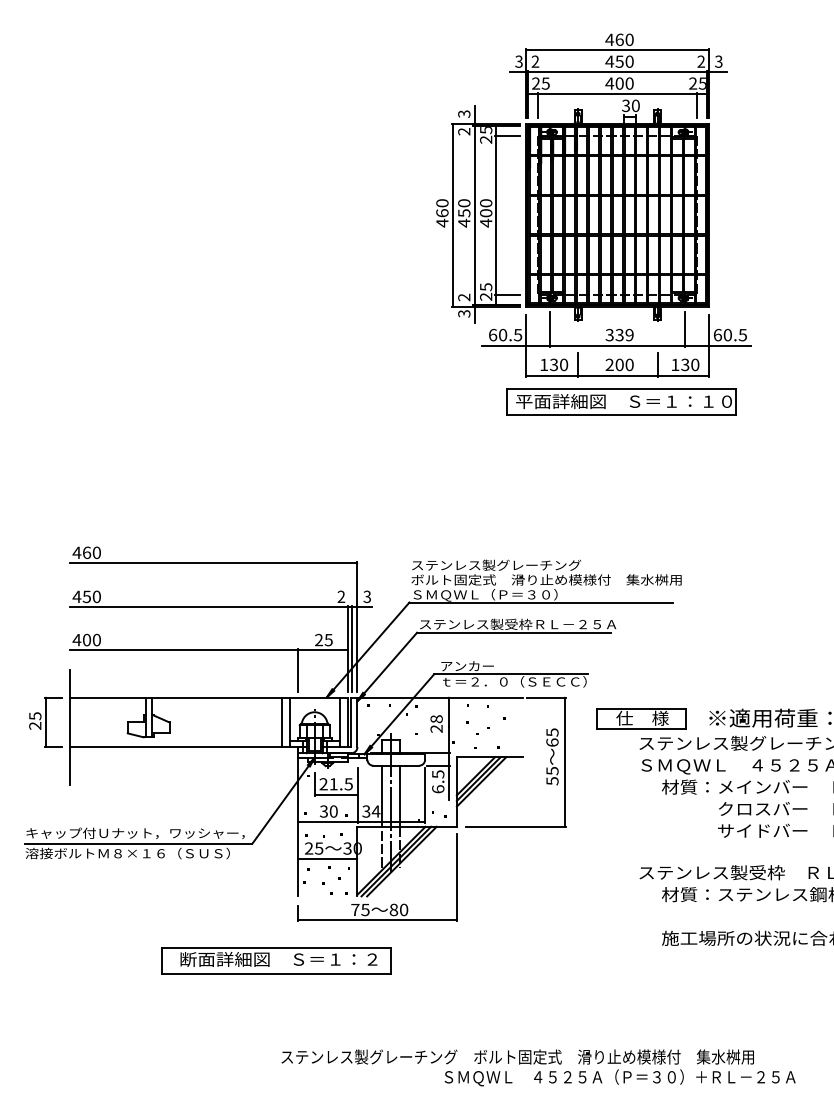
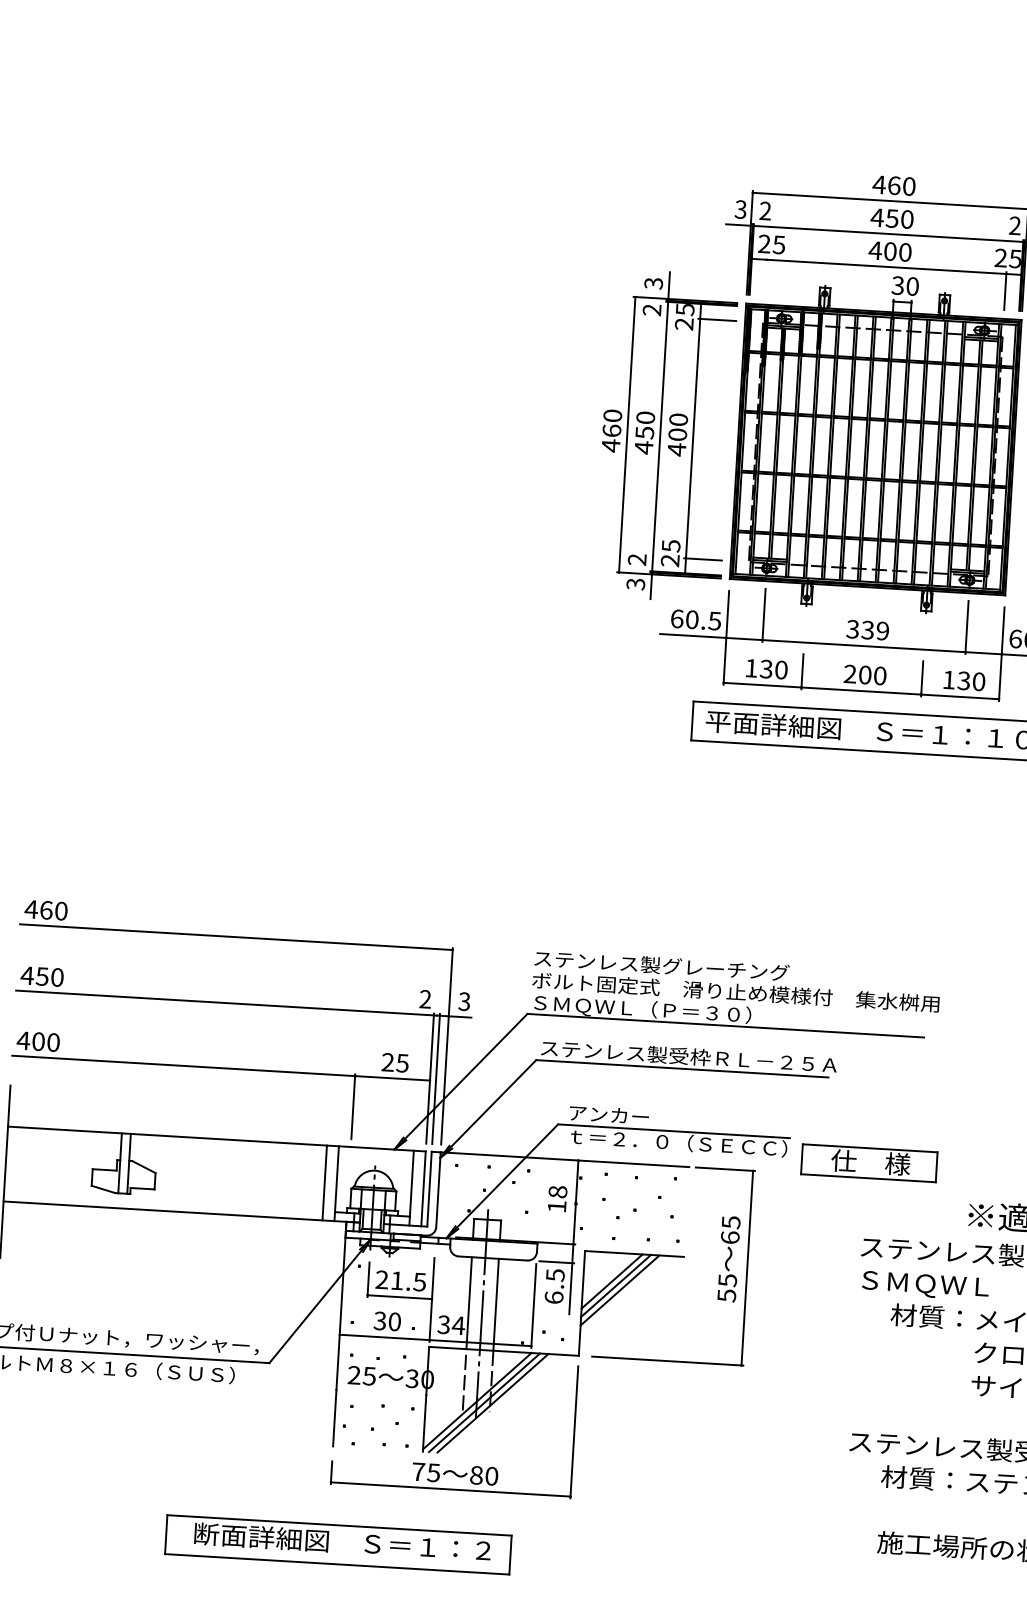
line: (538, 104) -> (766, 275), removed
part: (641, 718) -> (869, 1162), moved
text: (436, 728) -> (556, 1206), 28 -> 18
line: (327, 858) -> (381, 1391), removed
part: (276, 960) -> (338, 1543), moved

